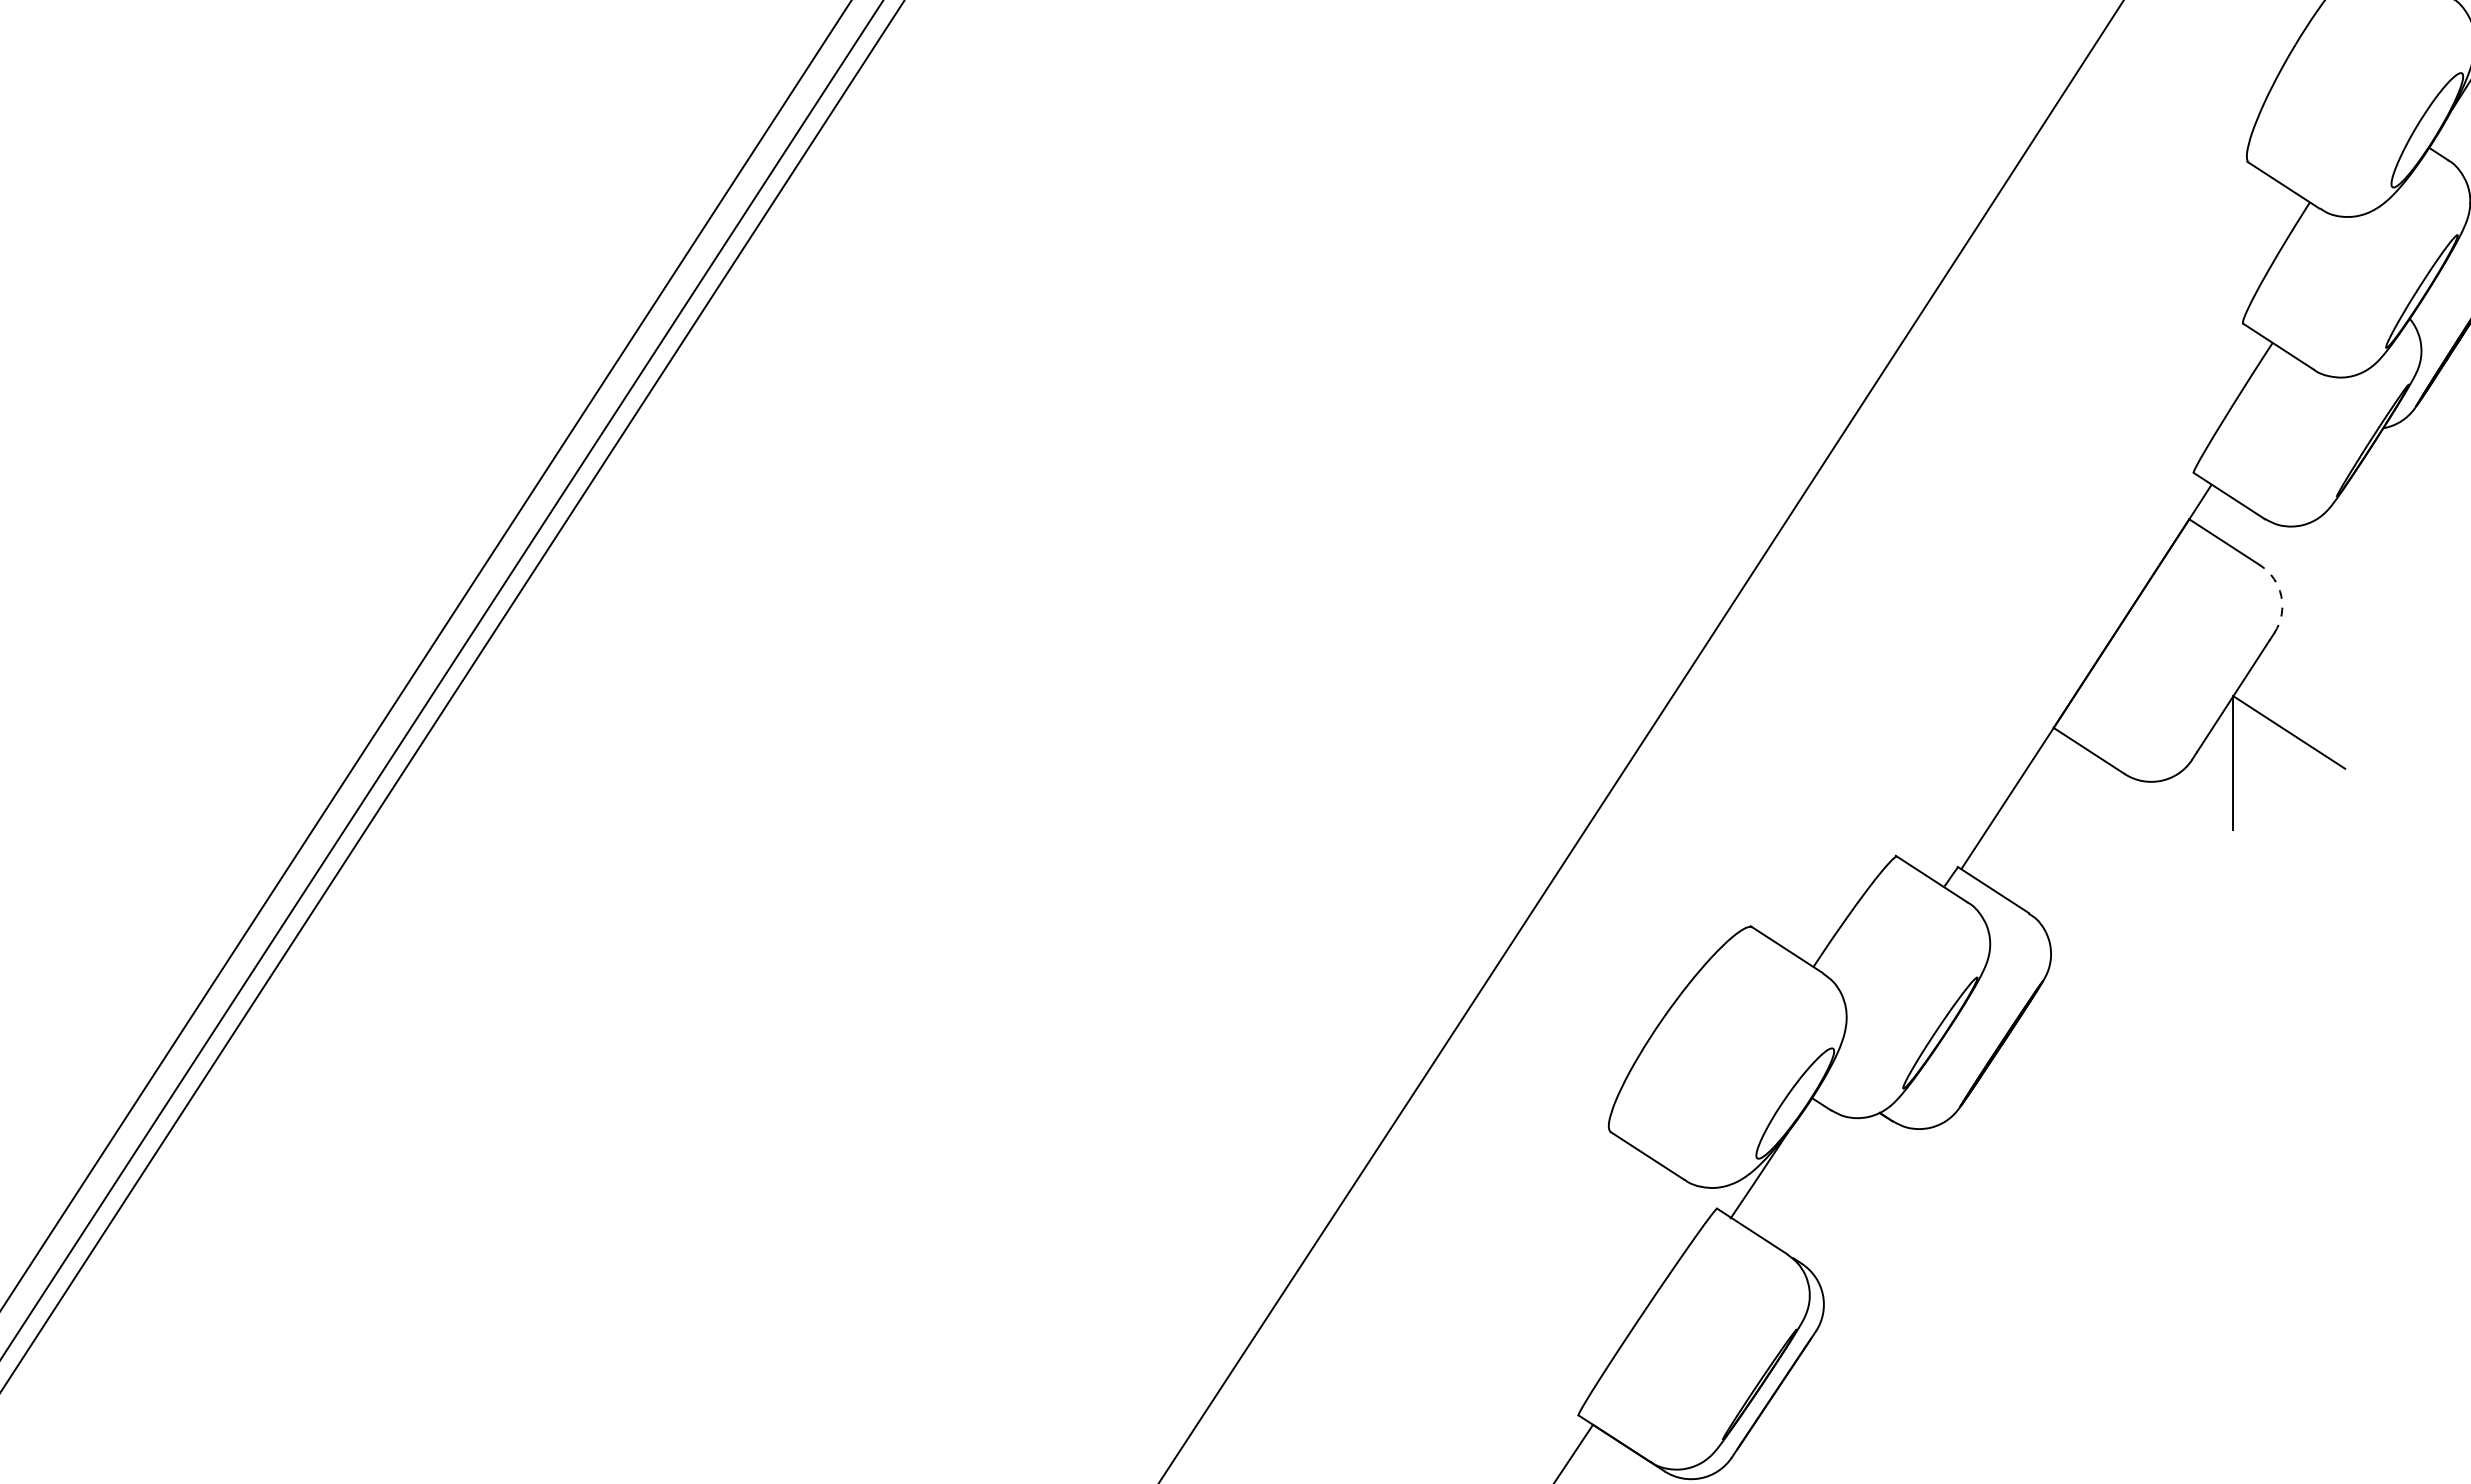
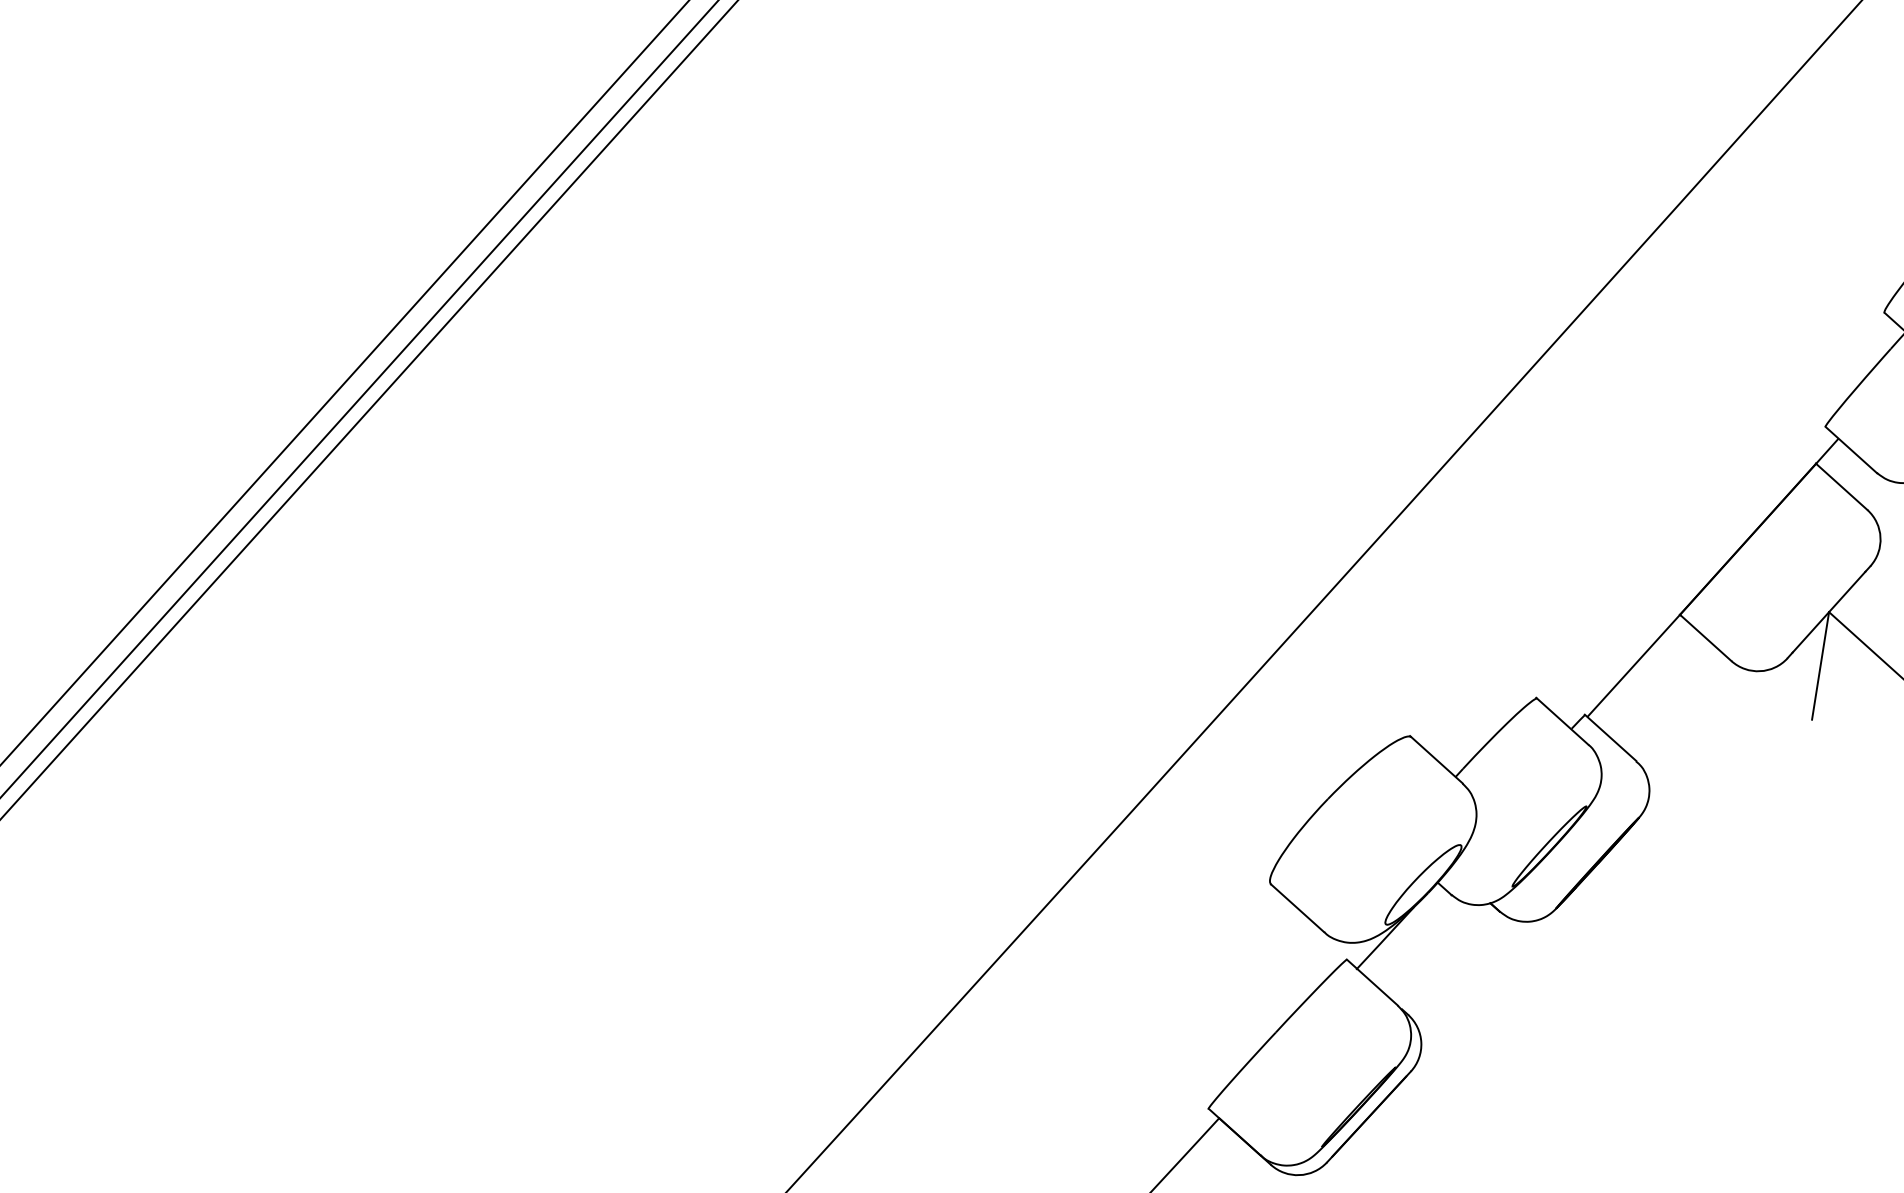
arc: (2281, 596) -> (1880, 537), dashed -> solid

